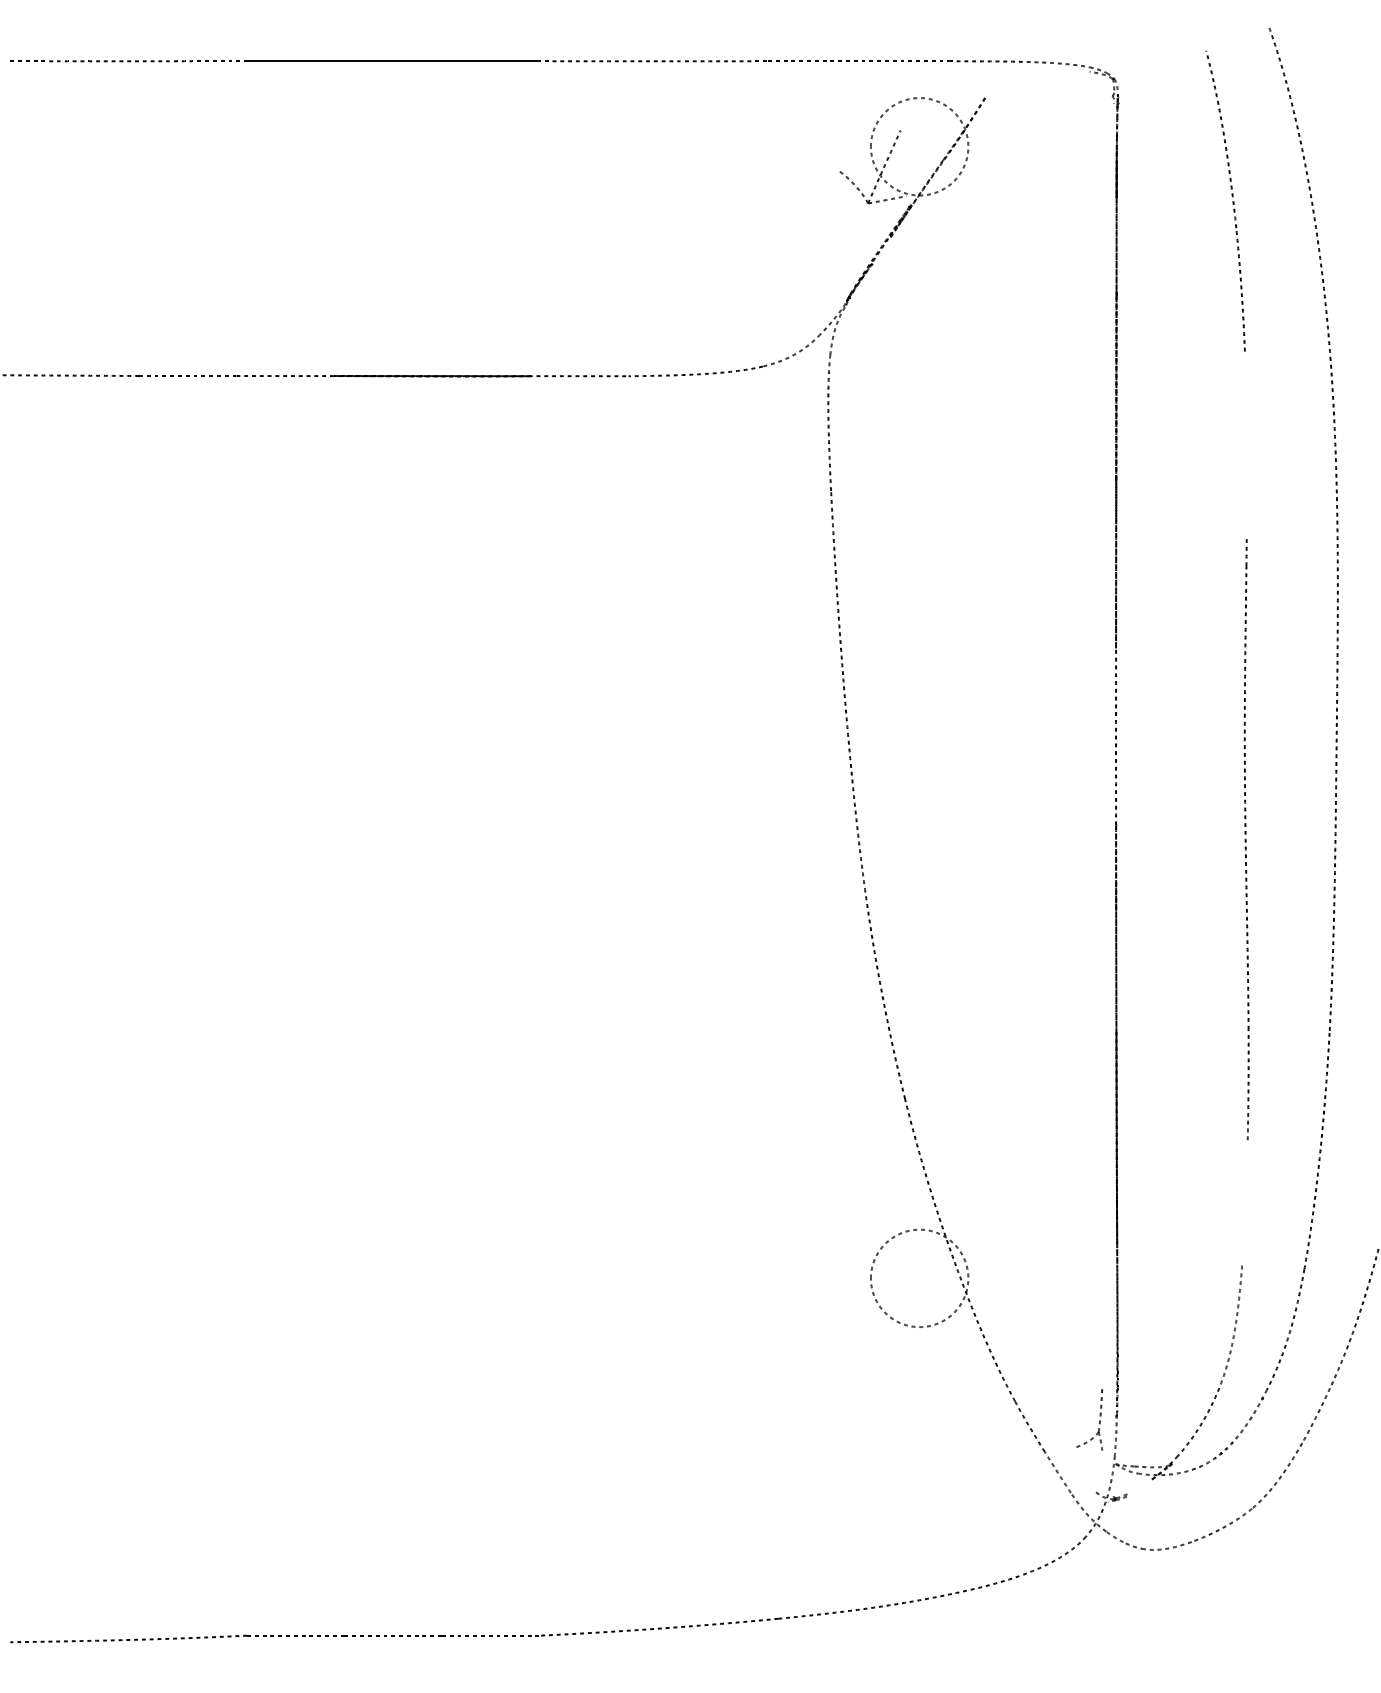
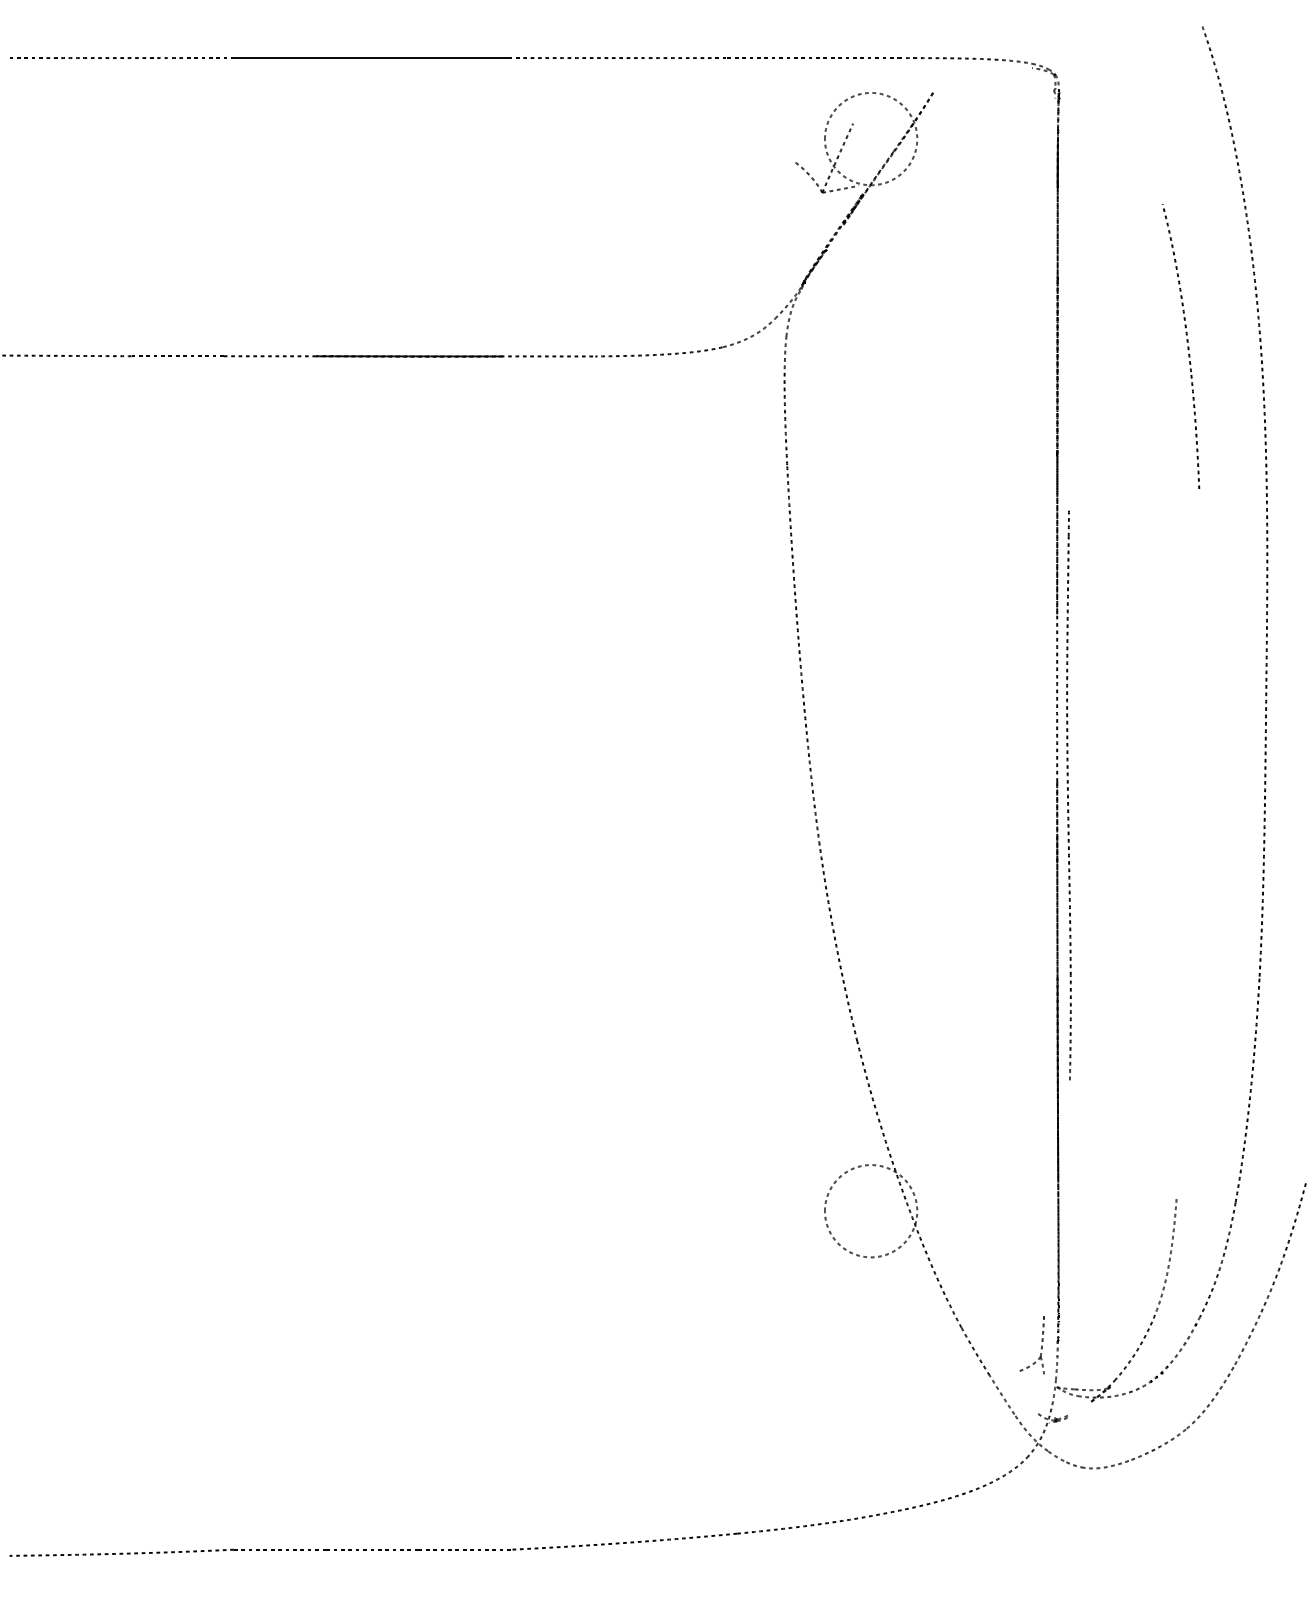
part: (1232, 201) -> (1187, 346), moved
part: (1246, 839) -> (1068, 795), moved

